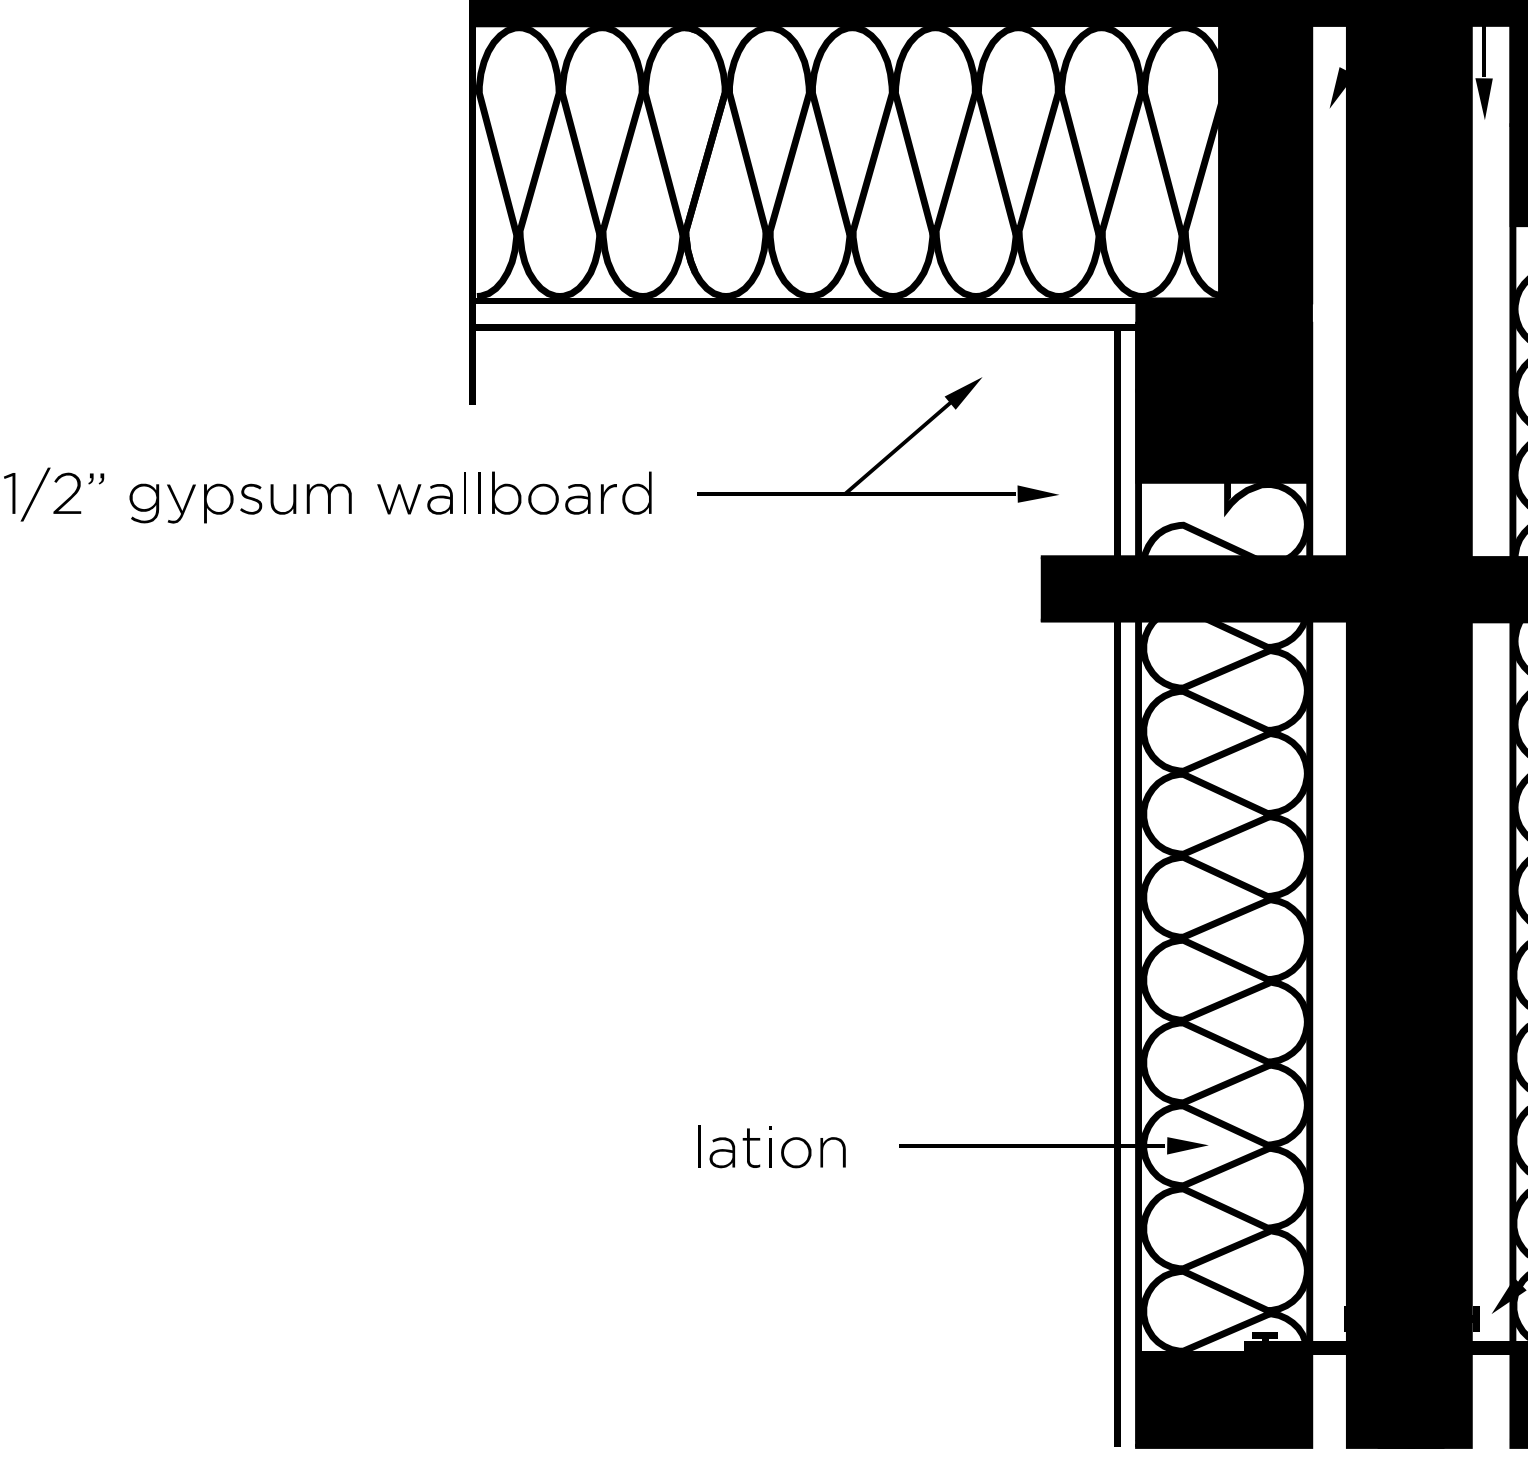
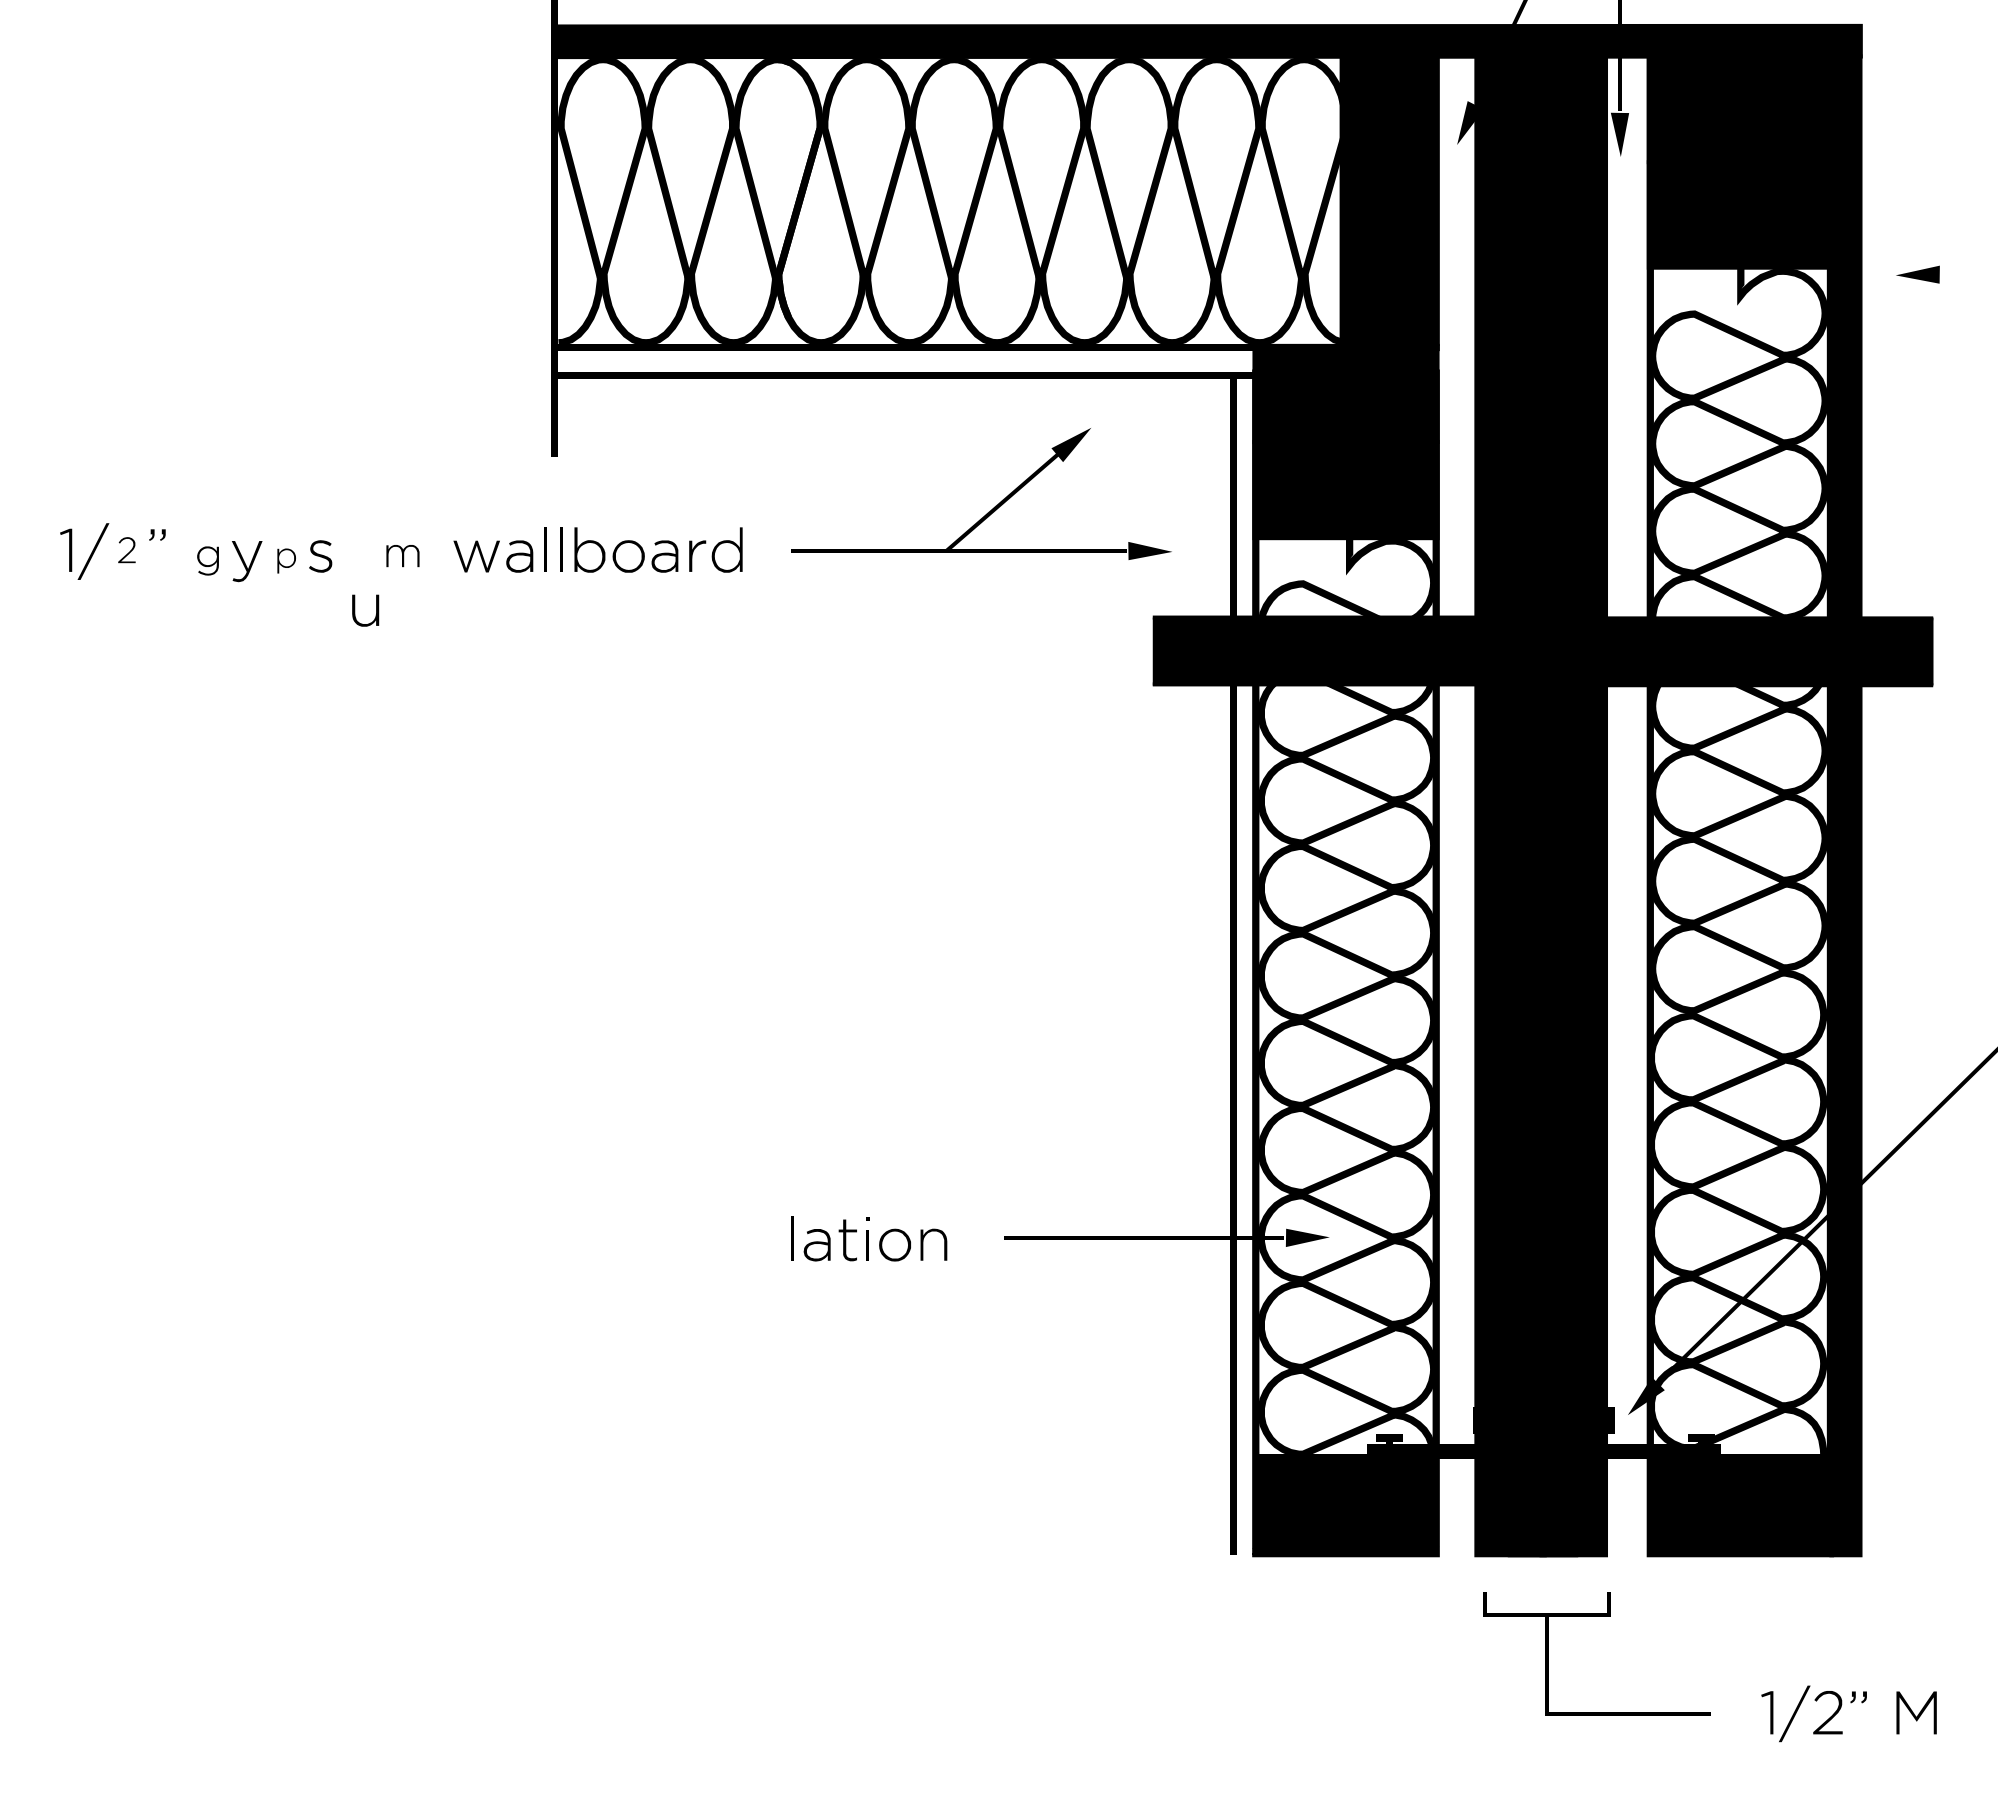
part: (66, 492) -> (126, 549), size x0.6
part: (328, 498) -> (402, 555), size x0.7
part: (273, 499) -> (355, 610), moved
part: (143, 503) -> (207, 560), size x0.7
part: (218, 503) -> (286, 560), size x0.6

